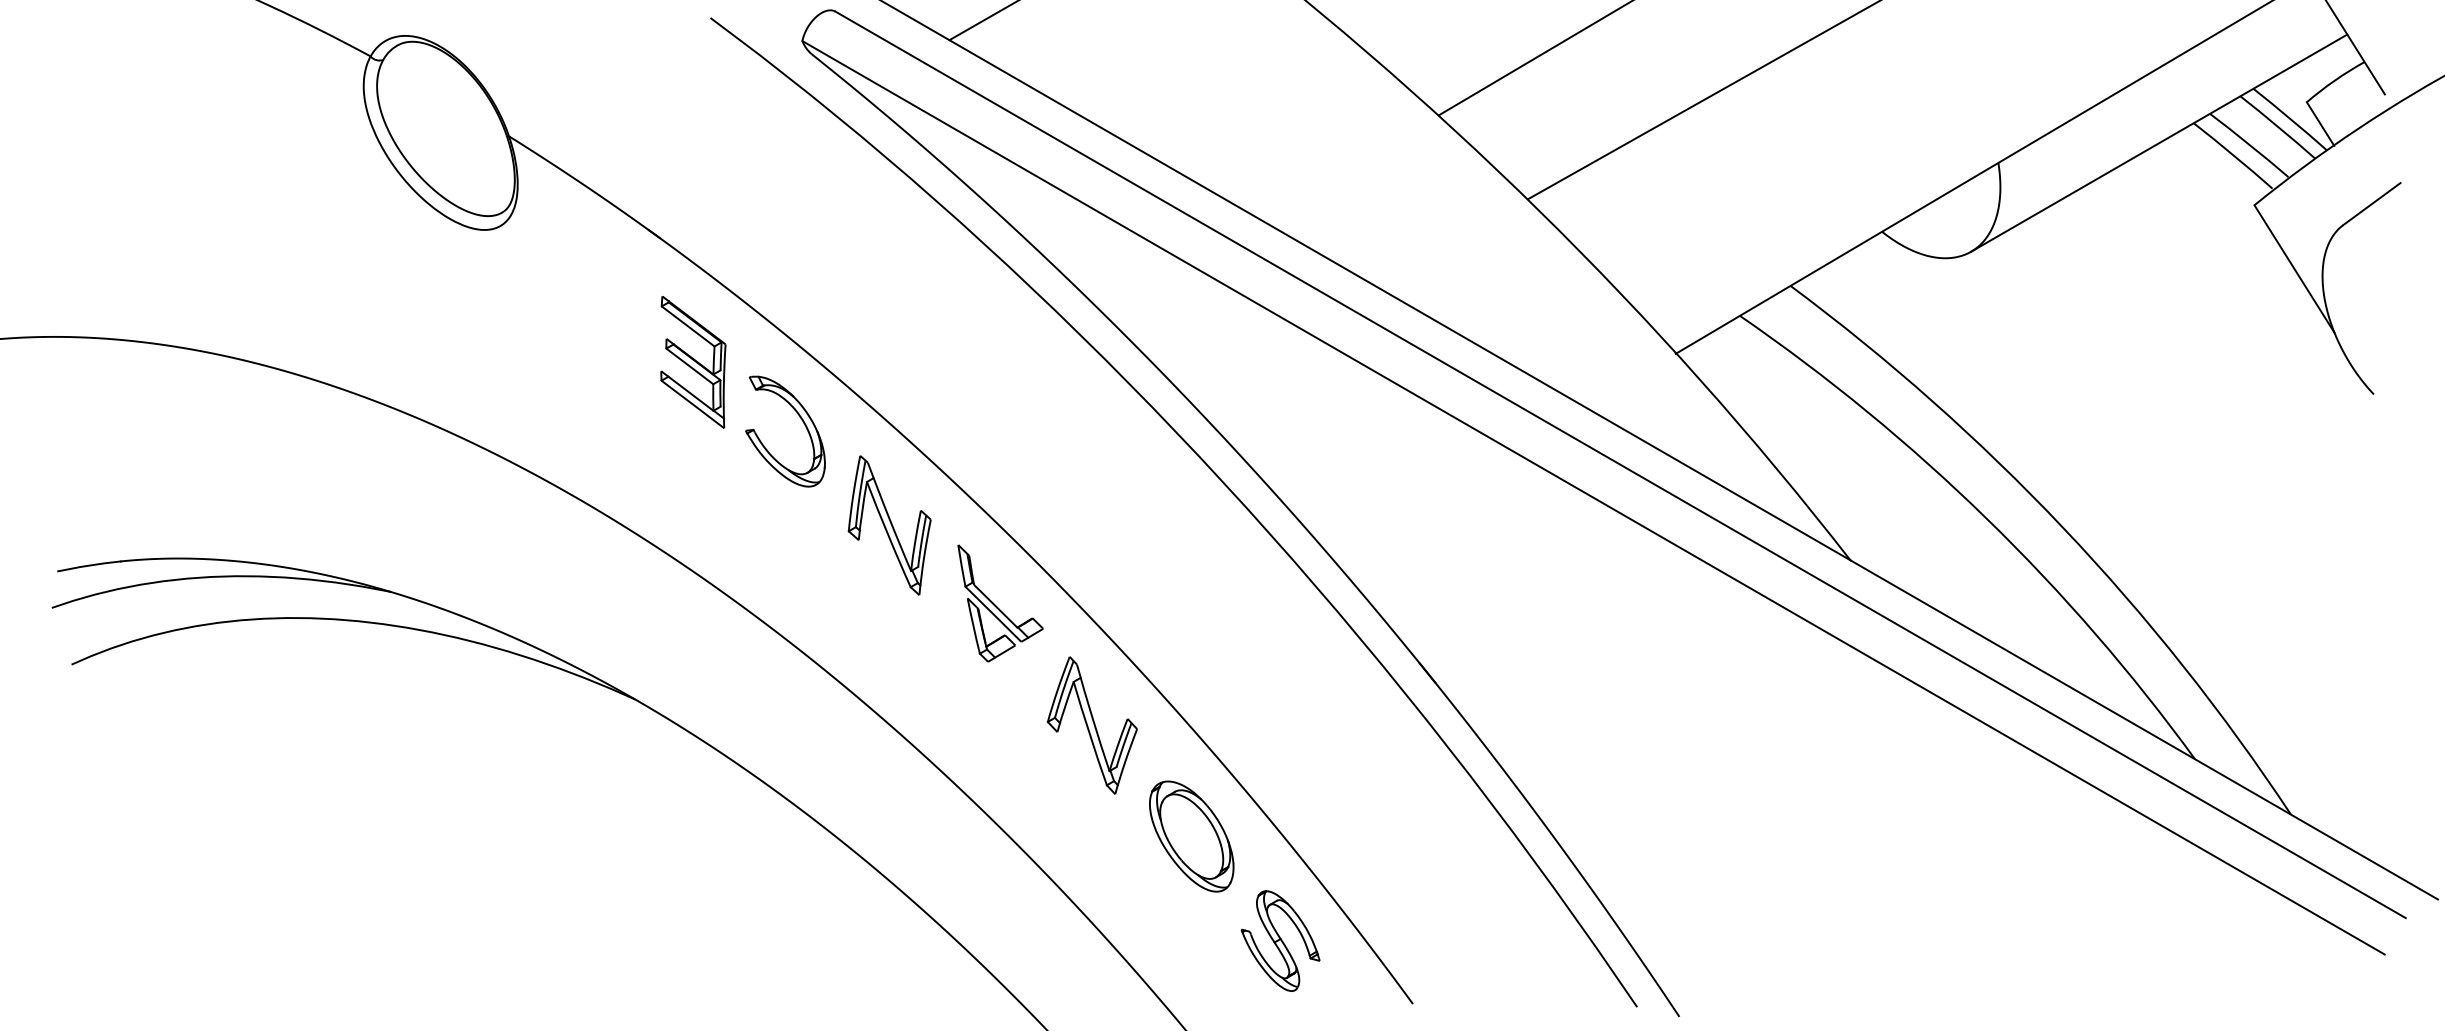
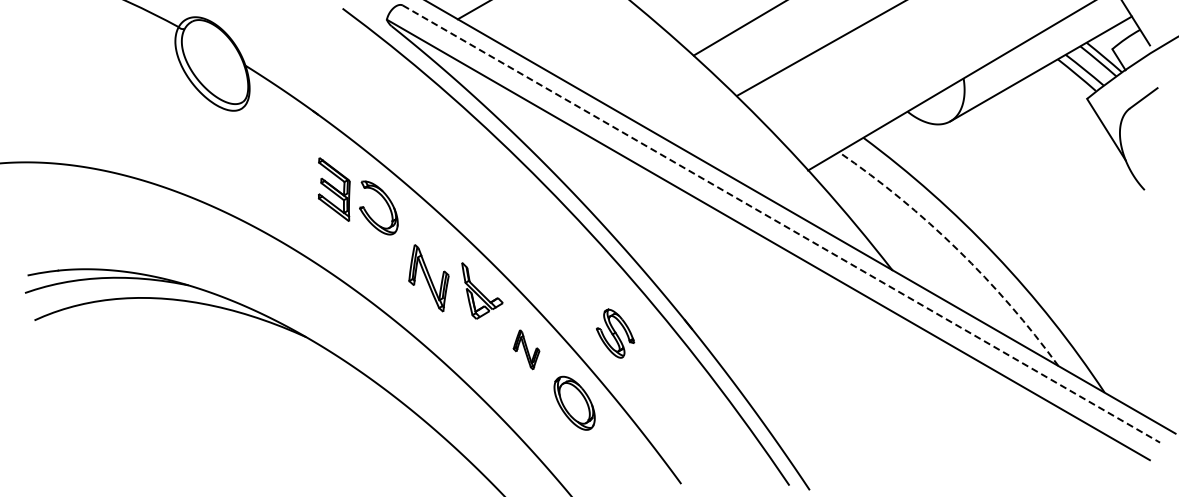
part: (693, 362) -> (334, 189), moved
line: (1620, 465) -> (781, 224), solid -> dashed
arc: (1985, 517) -> (957, 249), solid -> dashed
part: (888, 525) -> (428, 278), moved
part: (1091, 724) -> (526, 349), size x0.6
part: (1280, 940) -> (615, 333), moved

